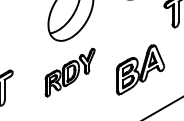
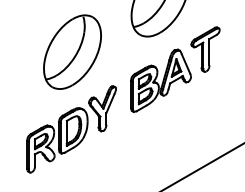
part: (140, 69) -> (160, 80), moved
part: (70, 72) -> (71, 129), size x1.43

